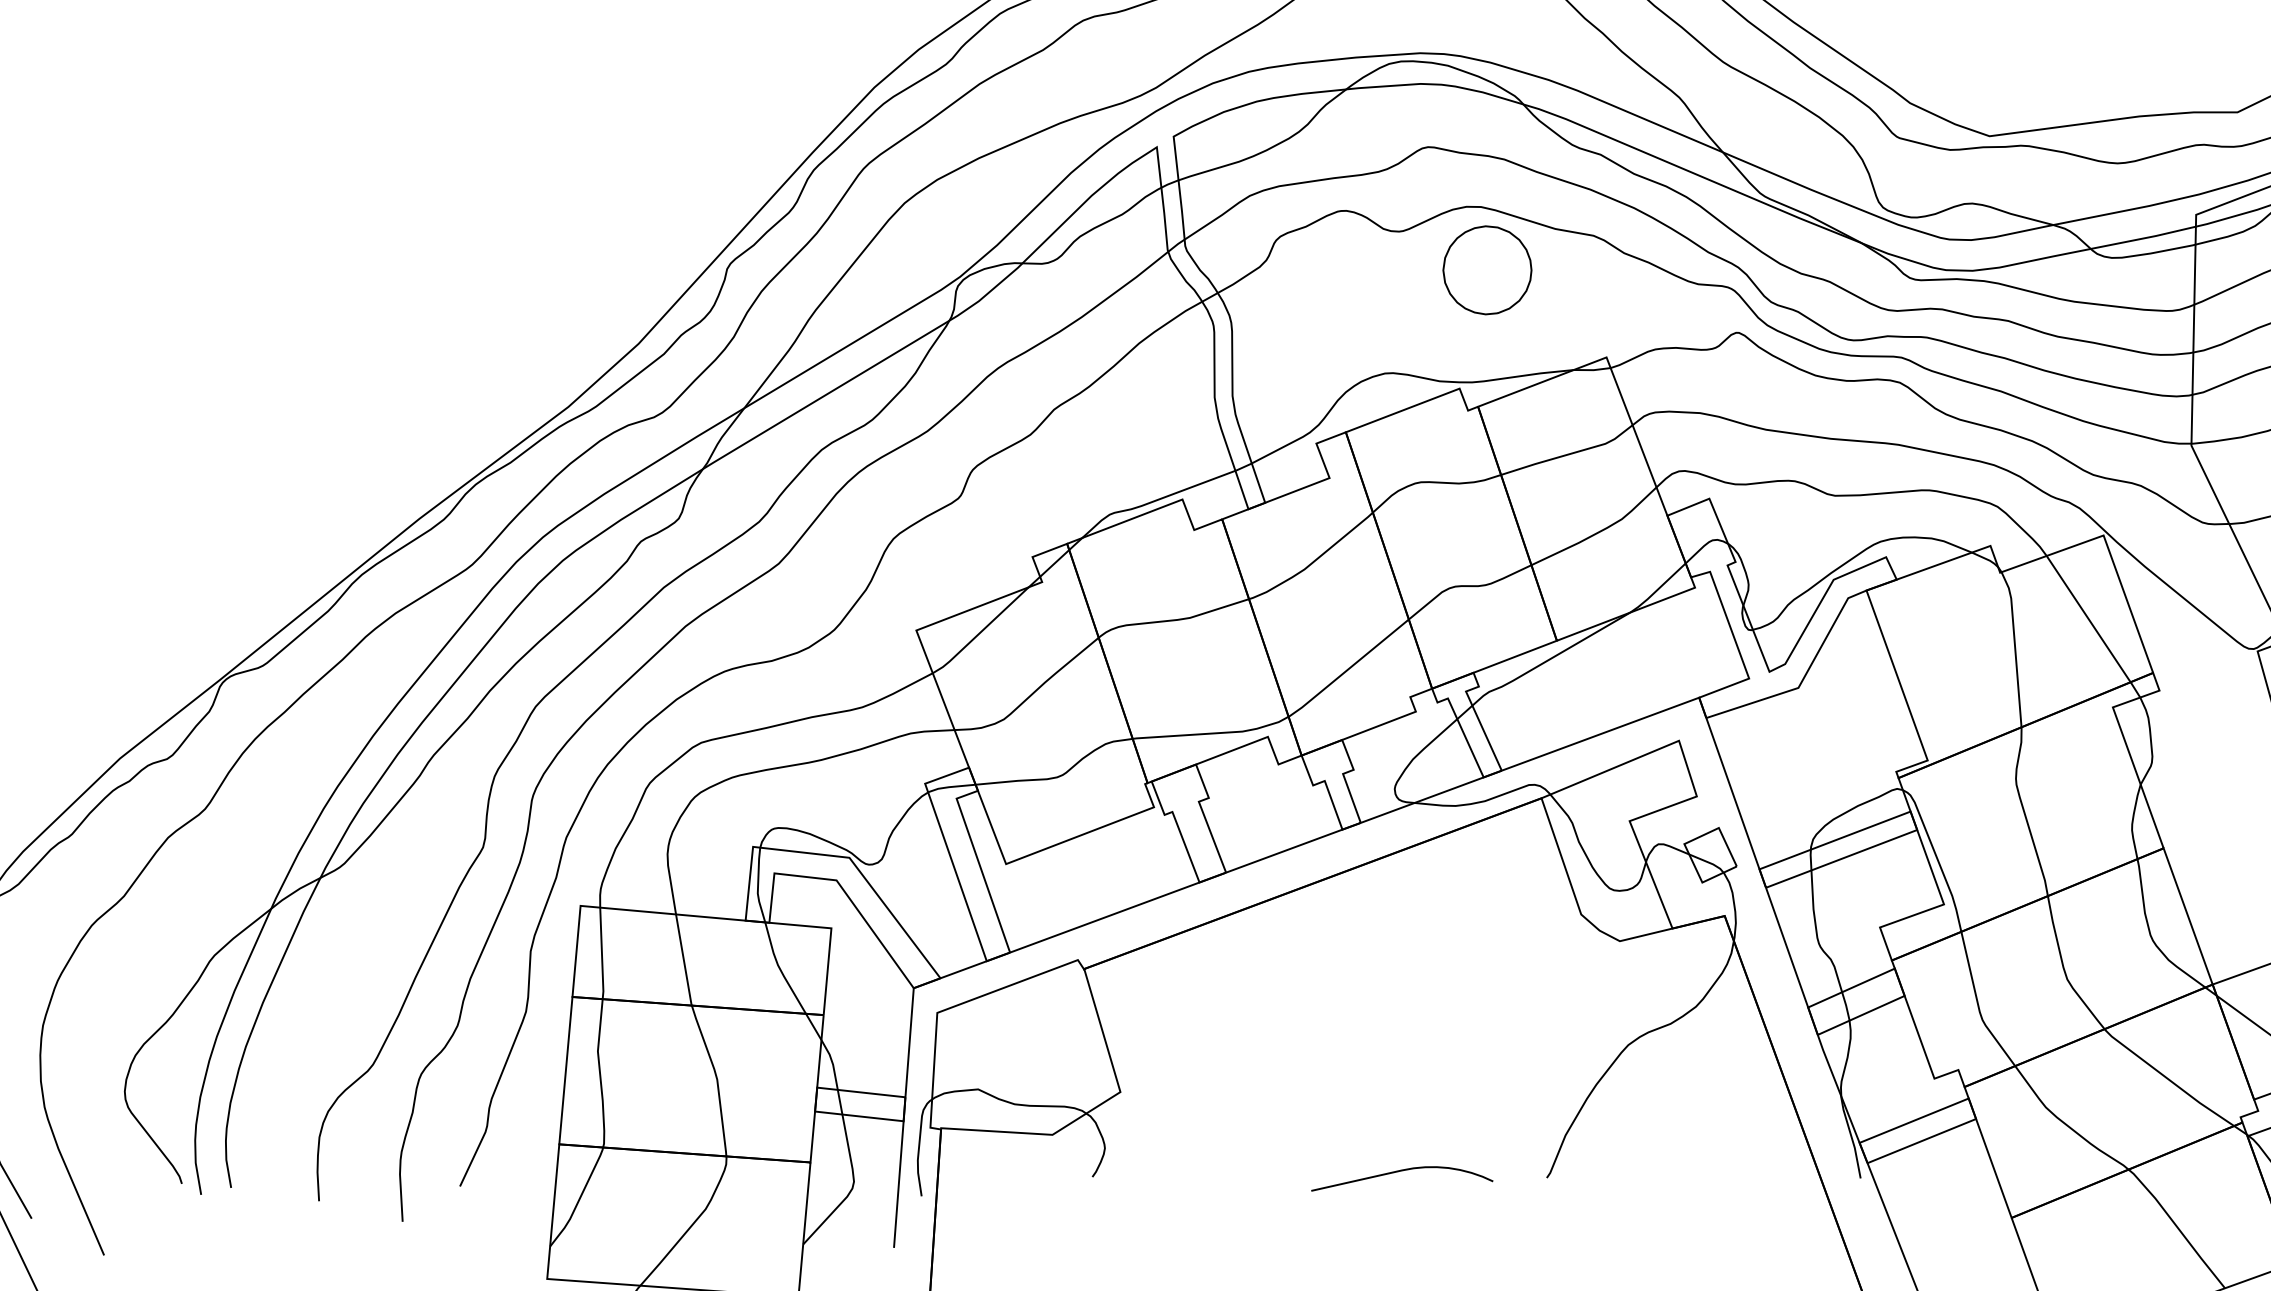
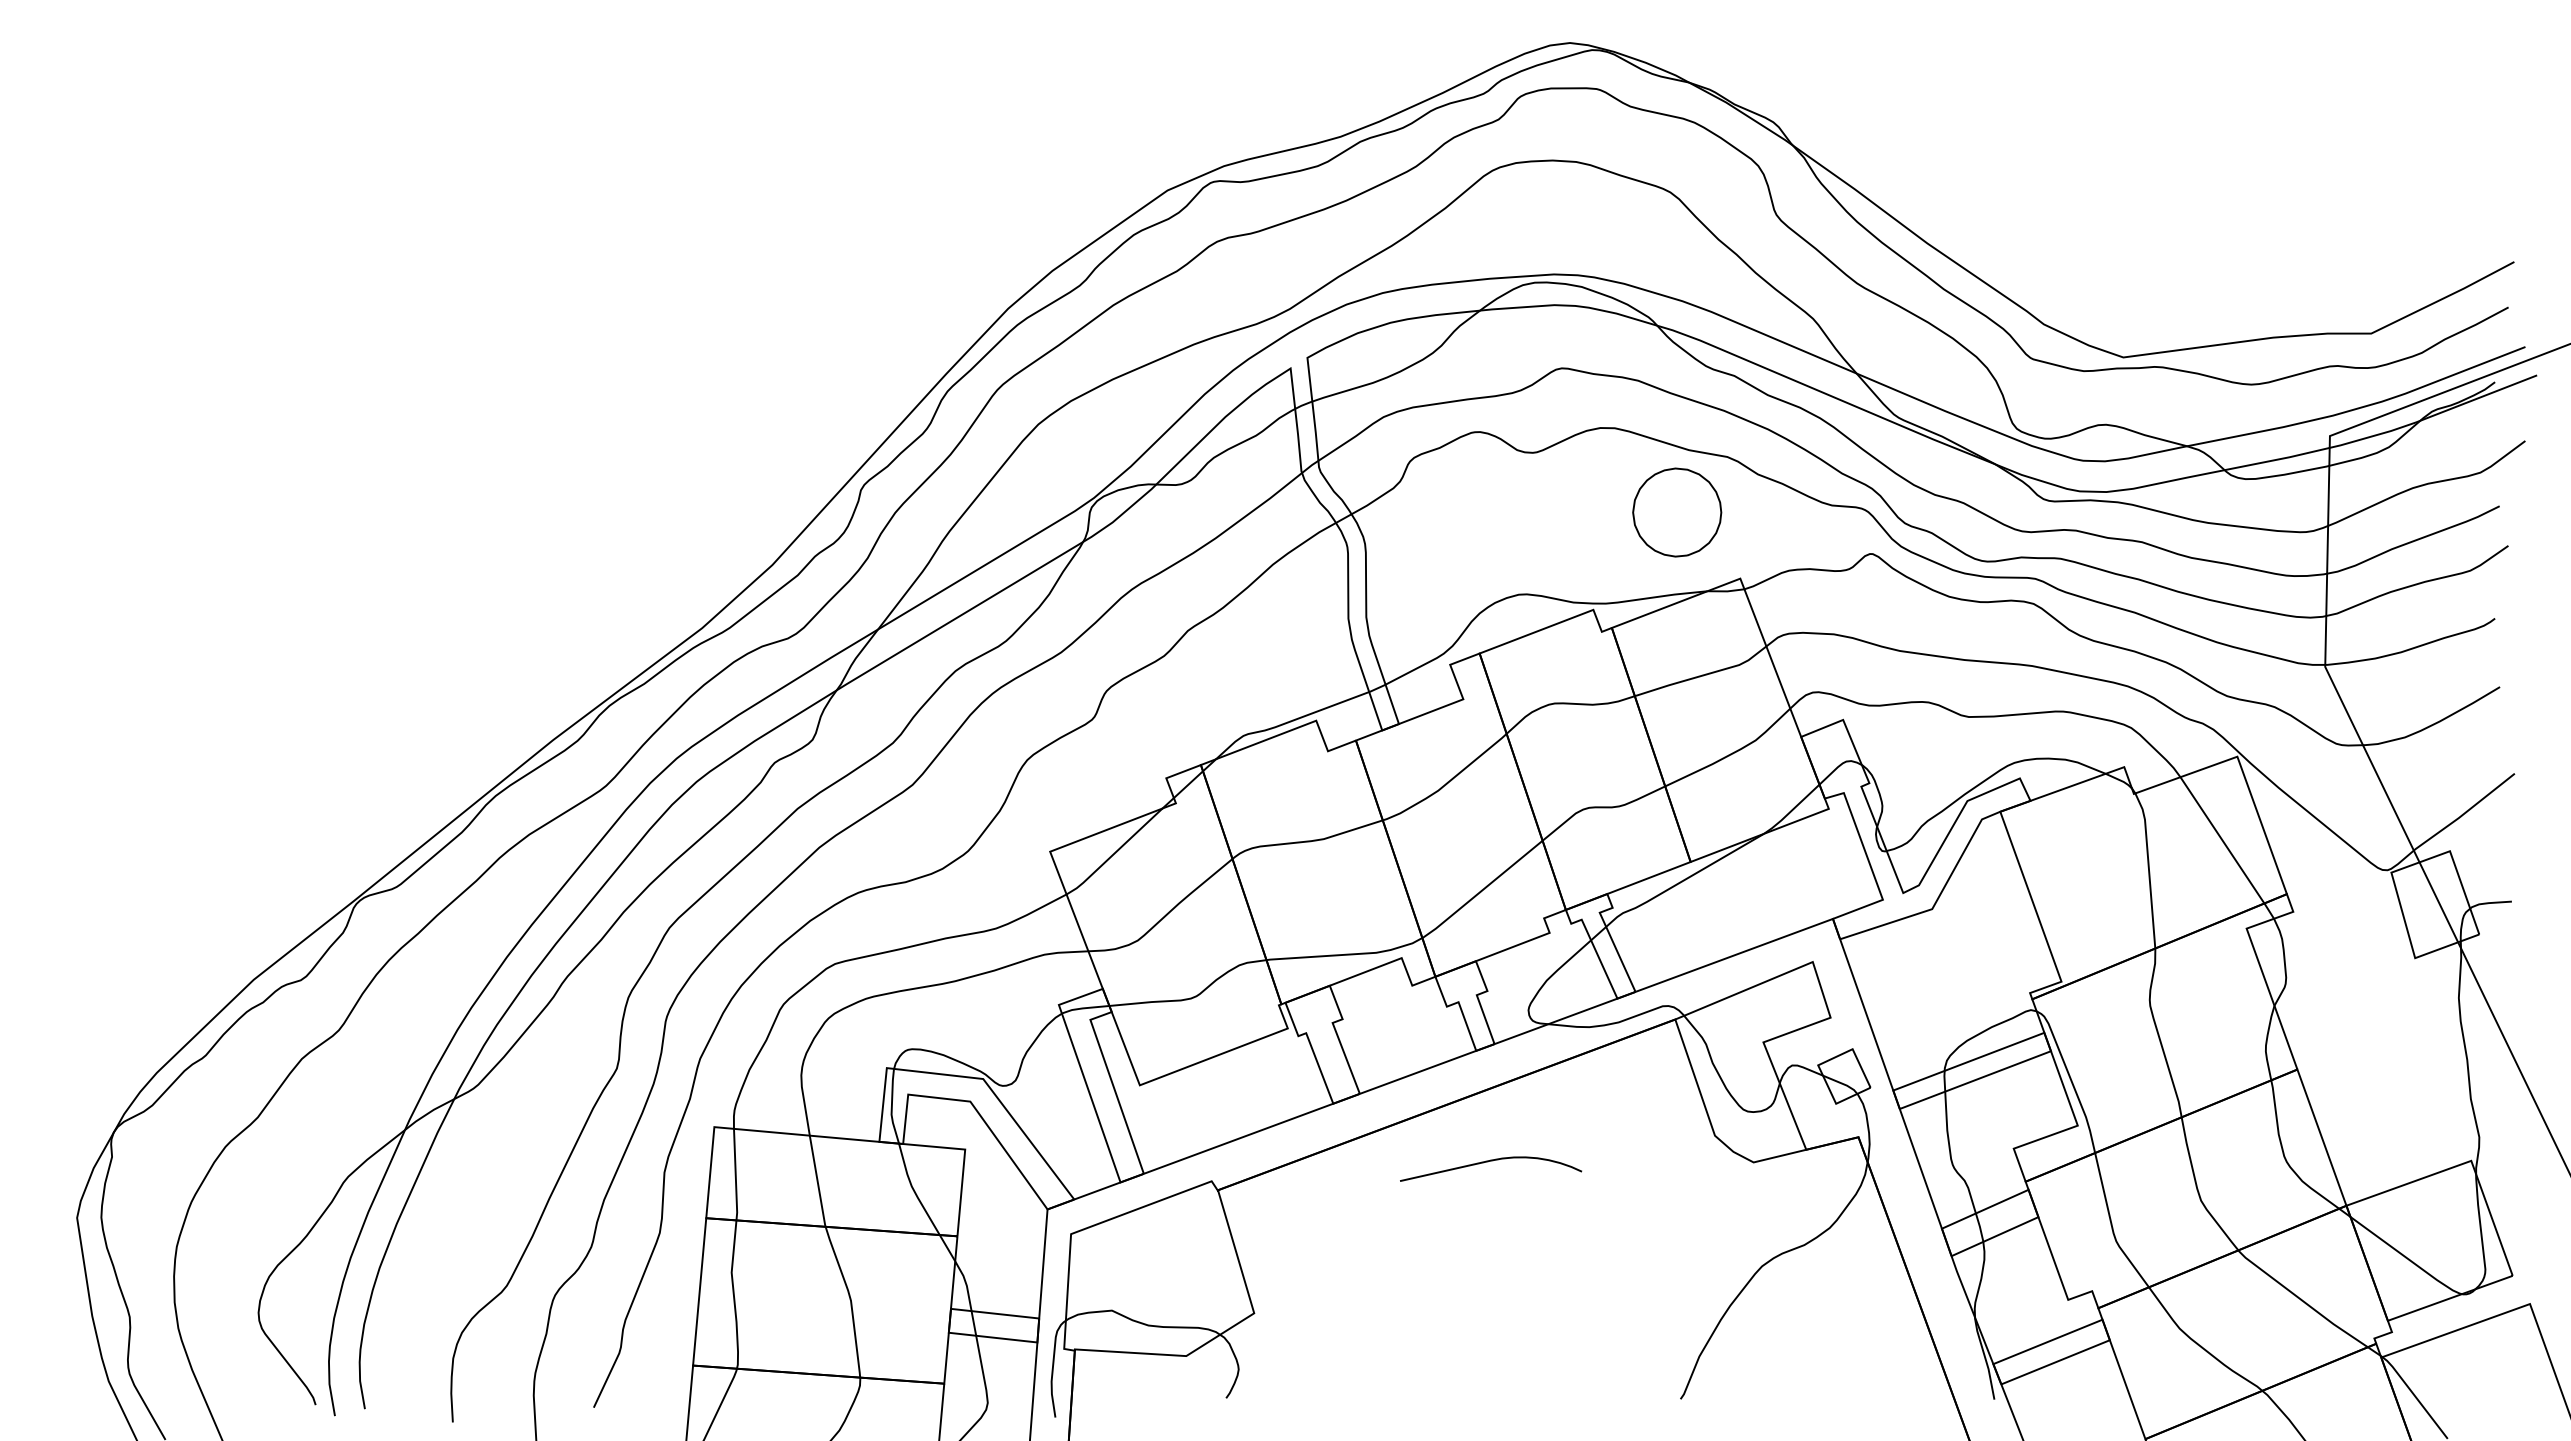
part: (1487, 270) -> (1677, 512), moved
curve: (1399, 1172) -> (1488, 1162), moved

